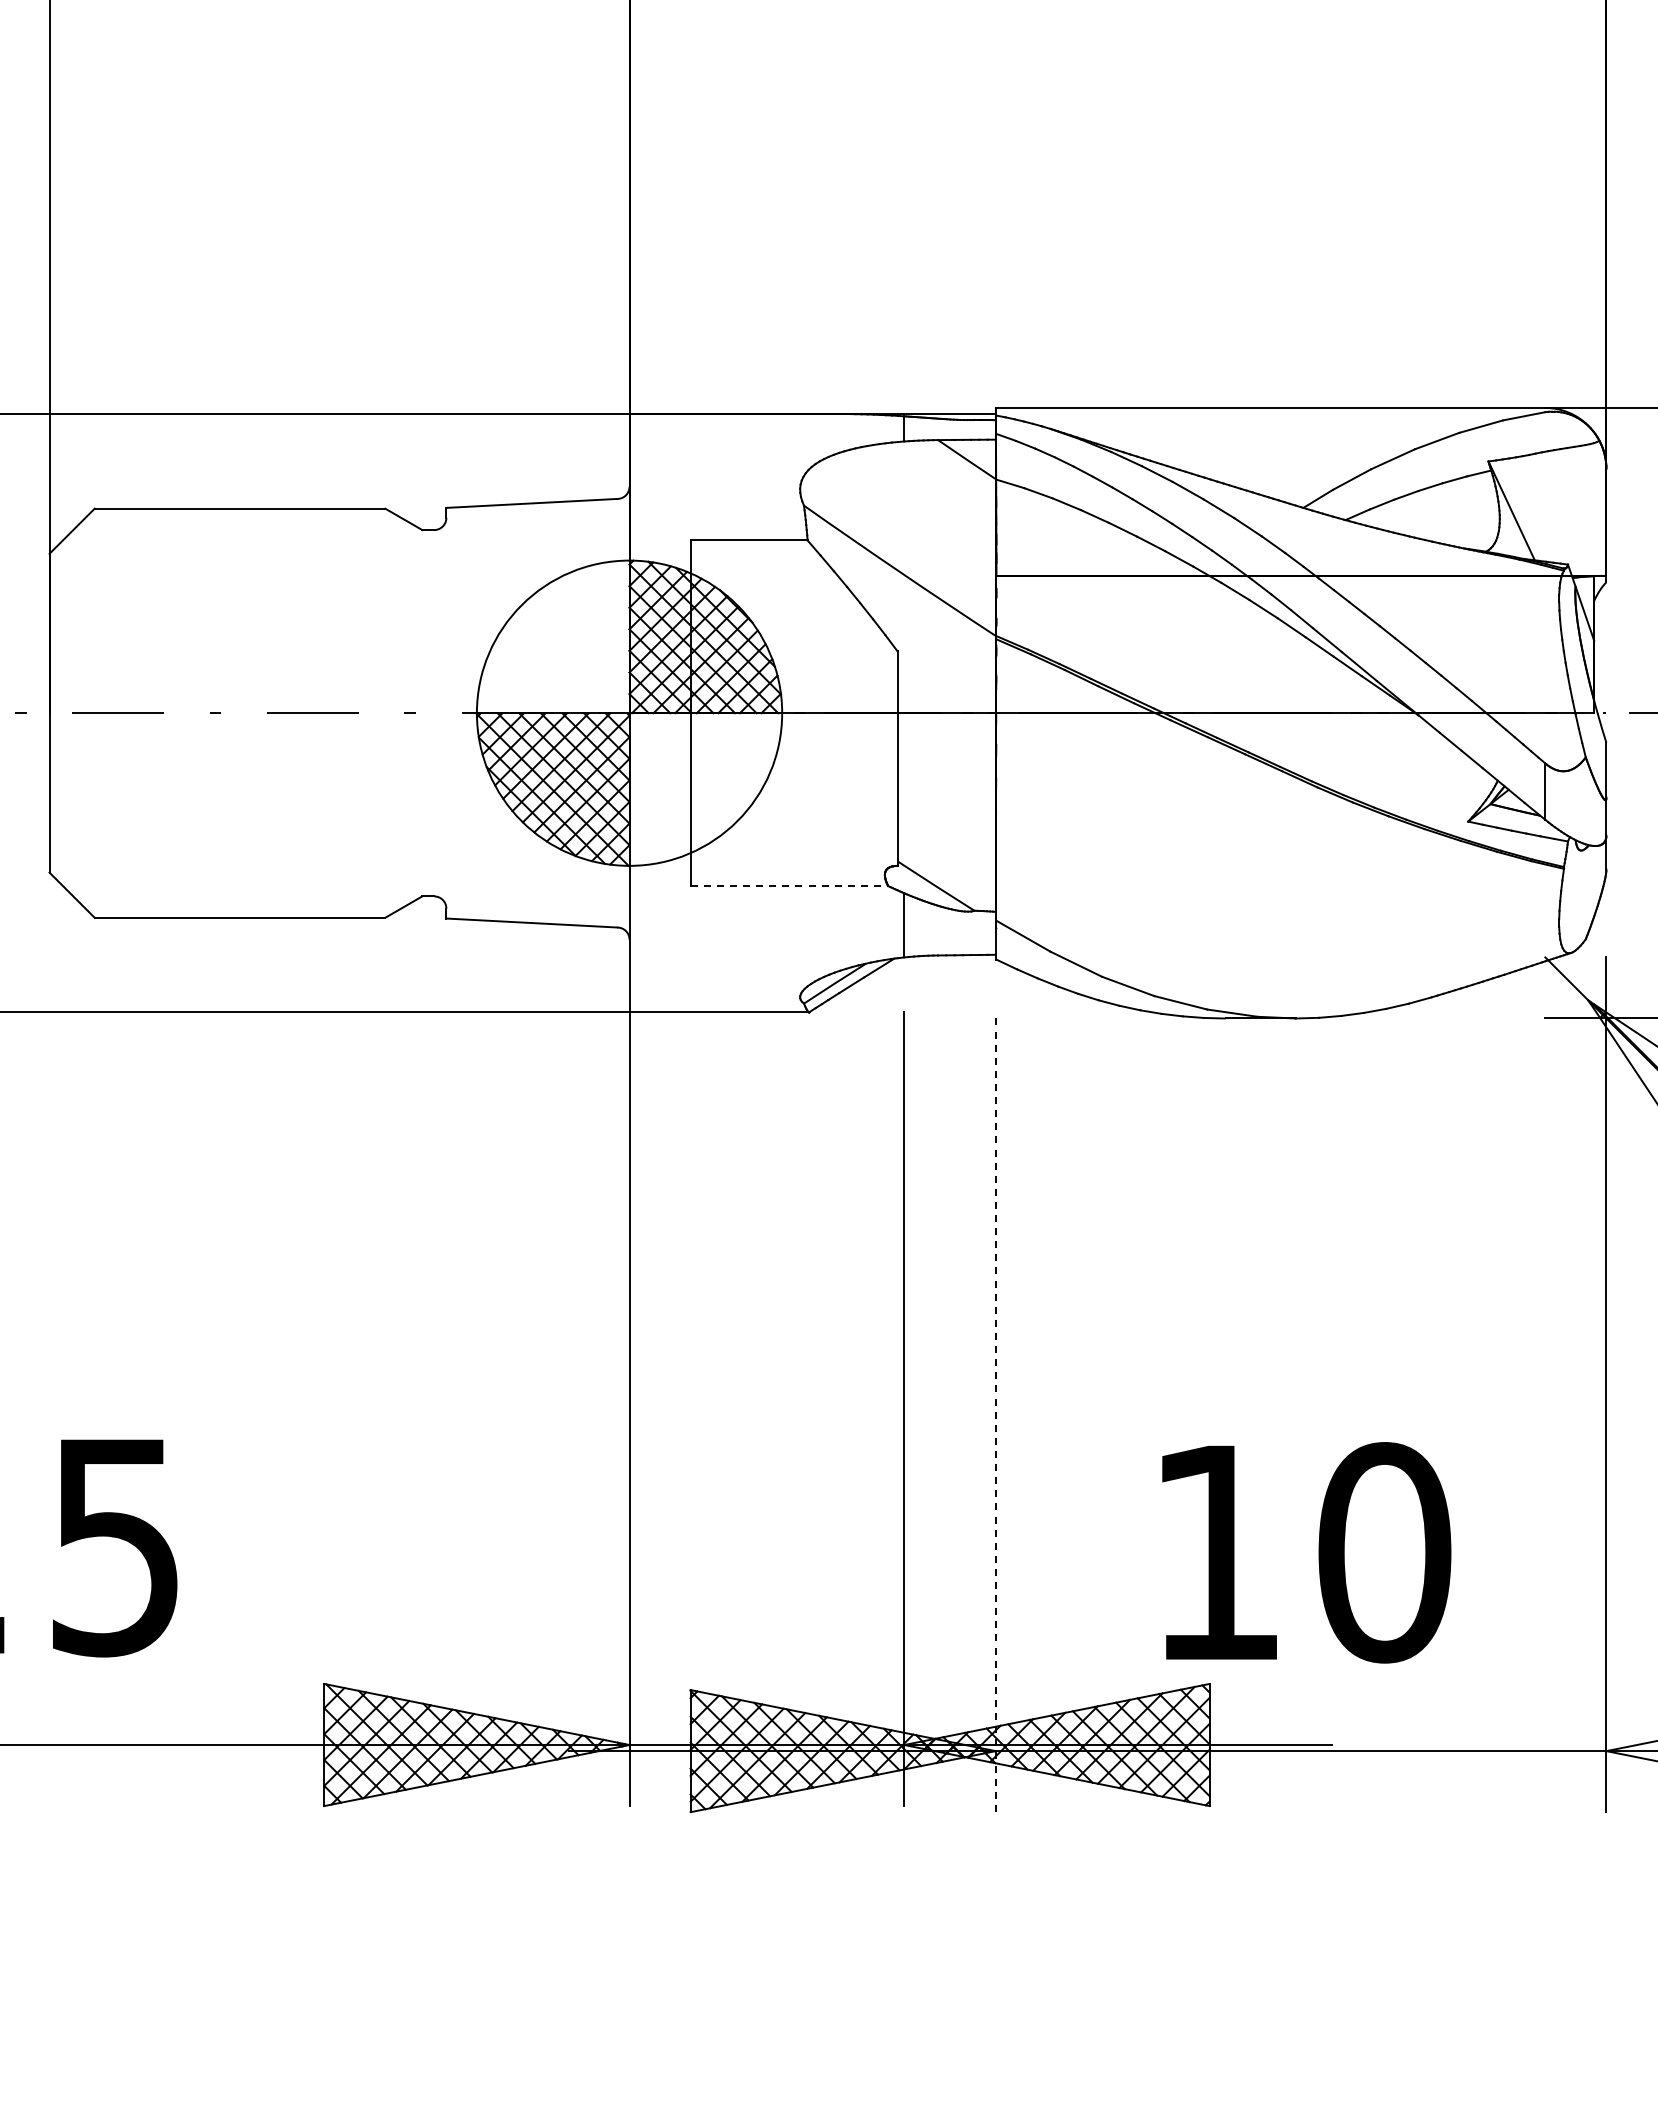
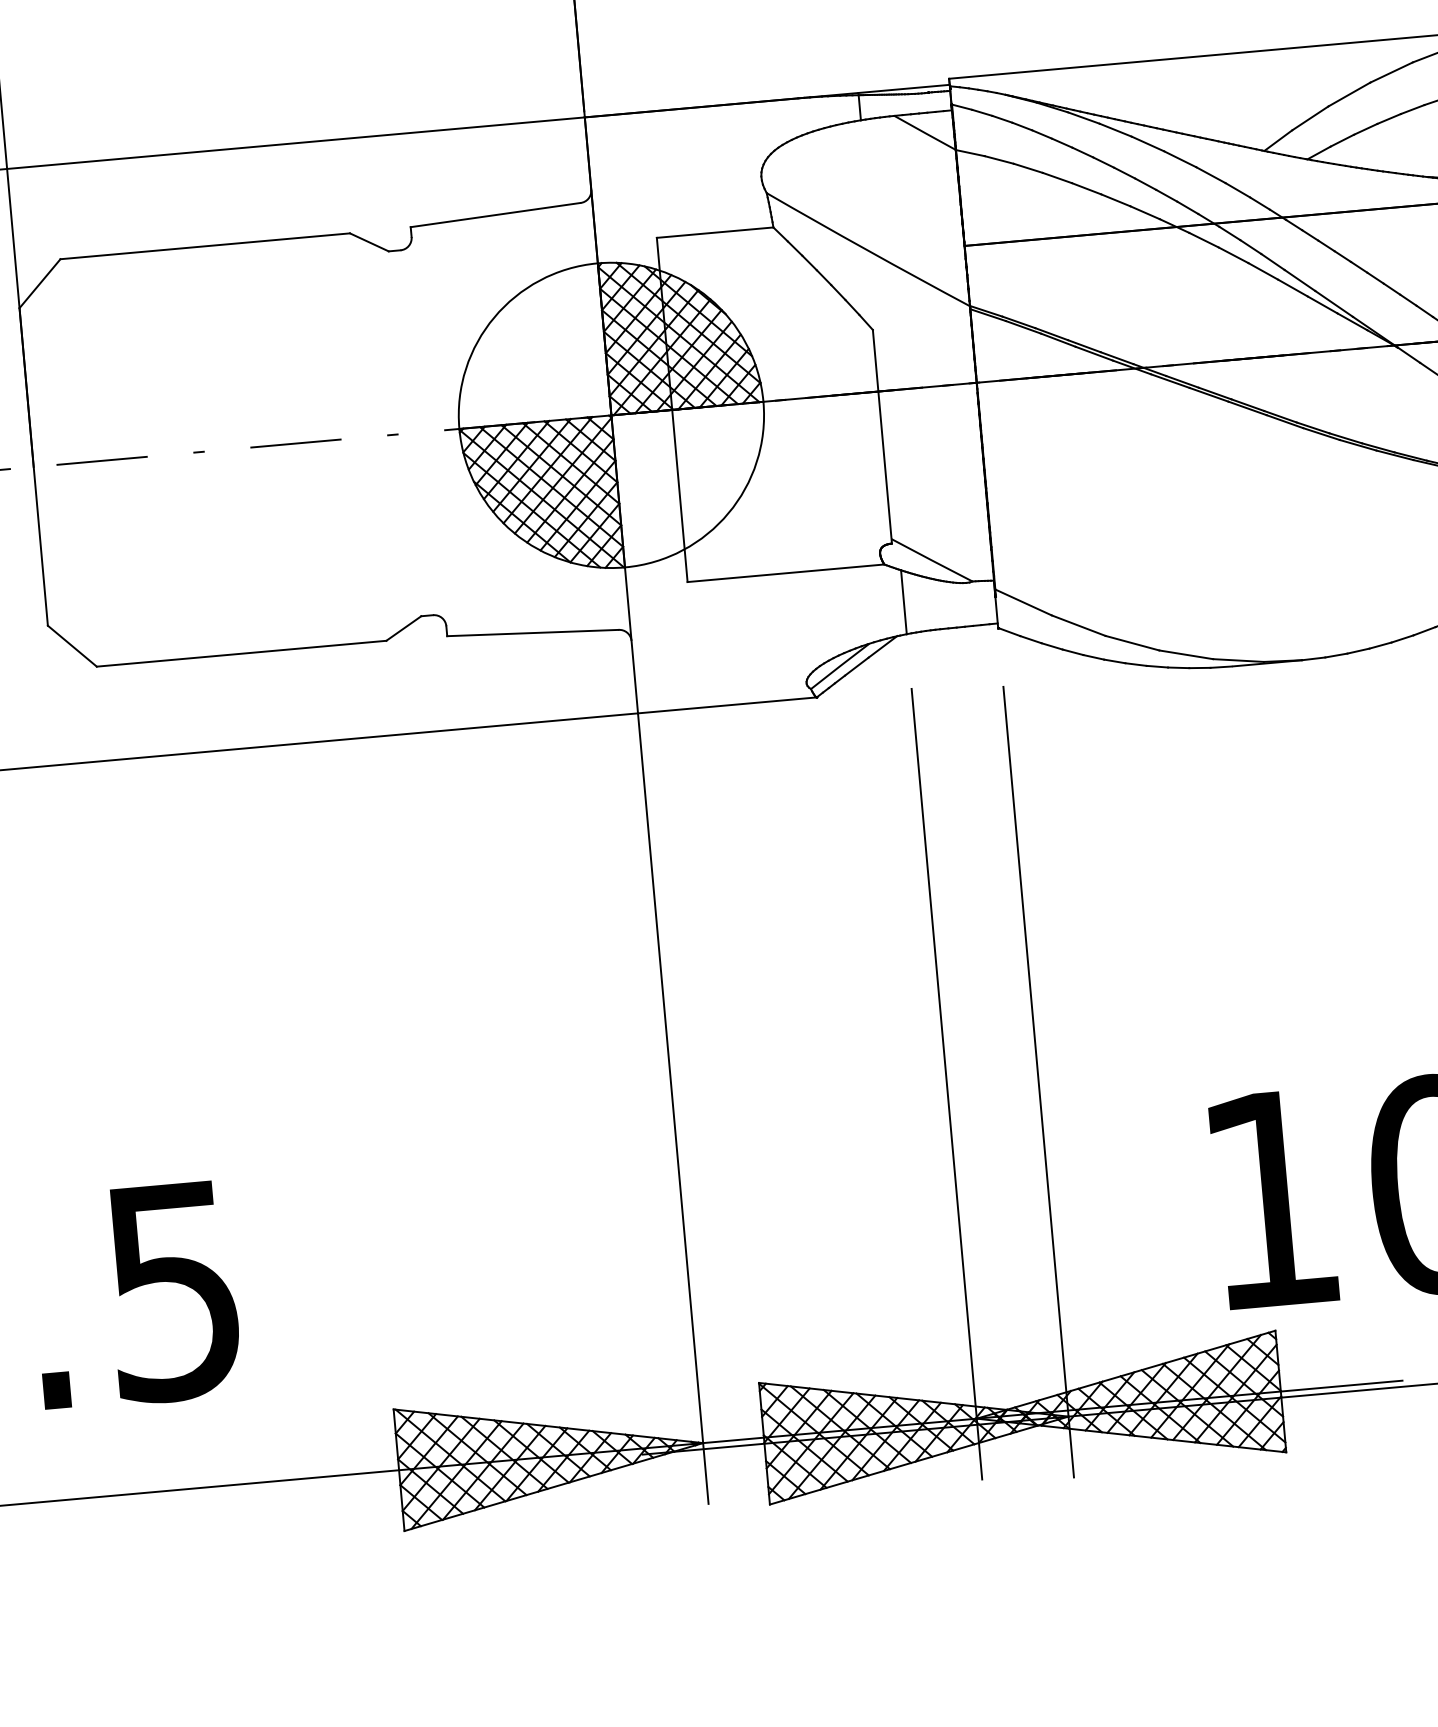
line: (789, 886) -> (786, 573), dashed -> solid
line: (995, 1415) -> (1038, 1082), dashed -> solid

